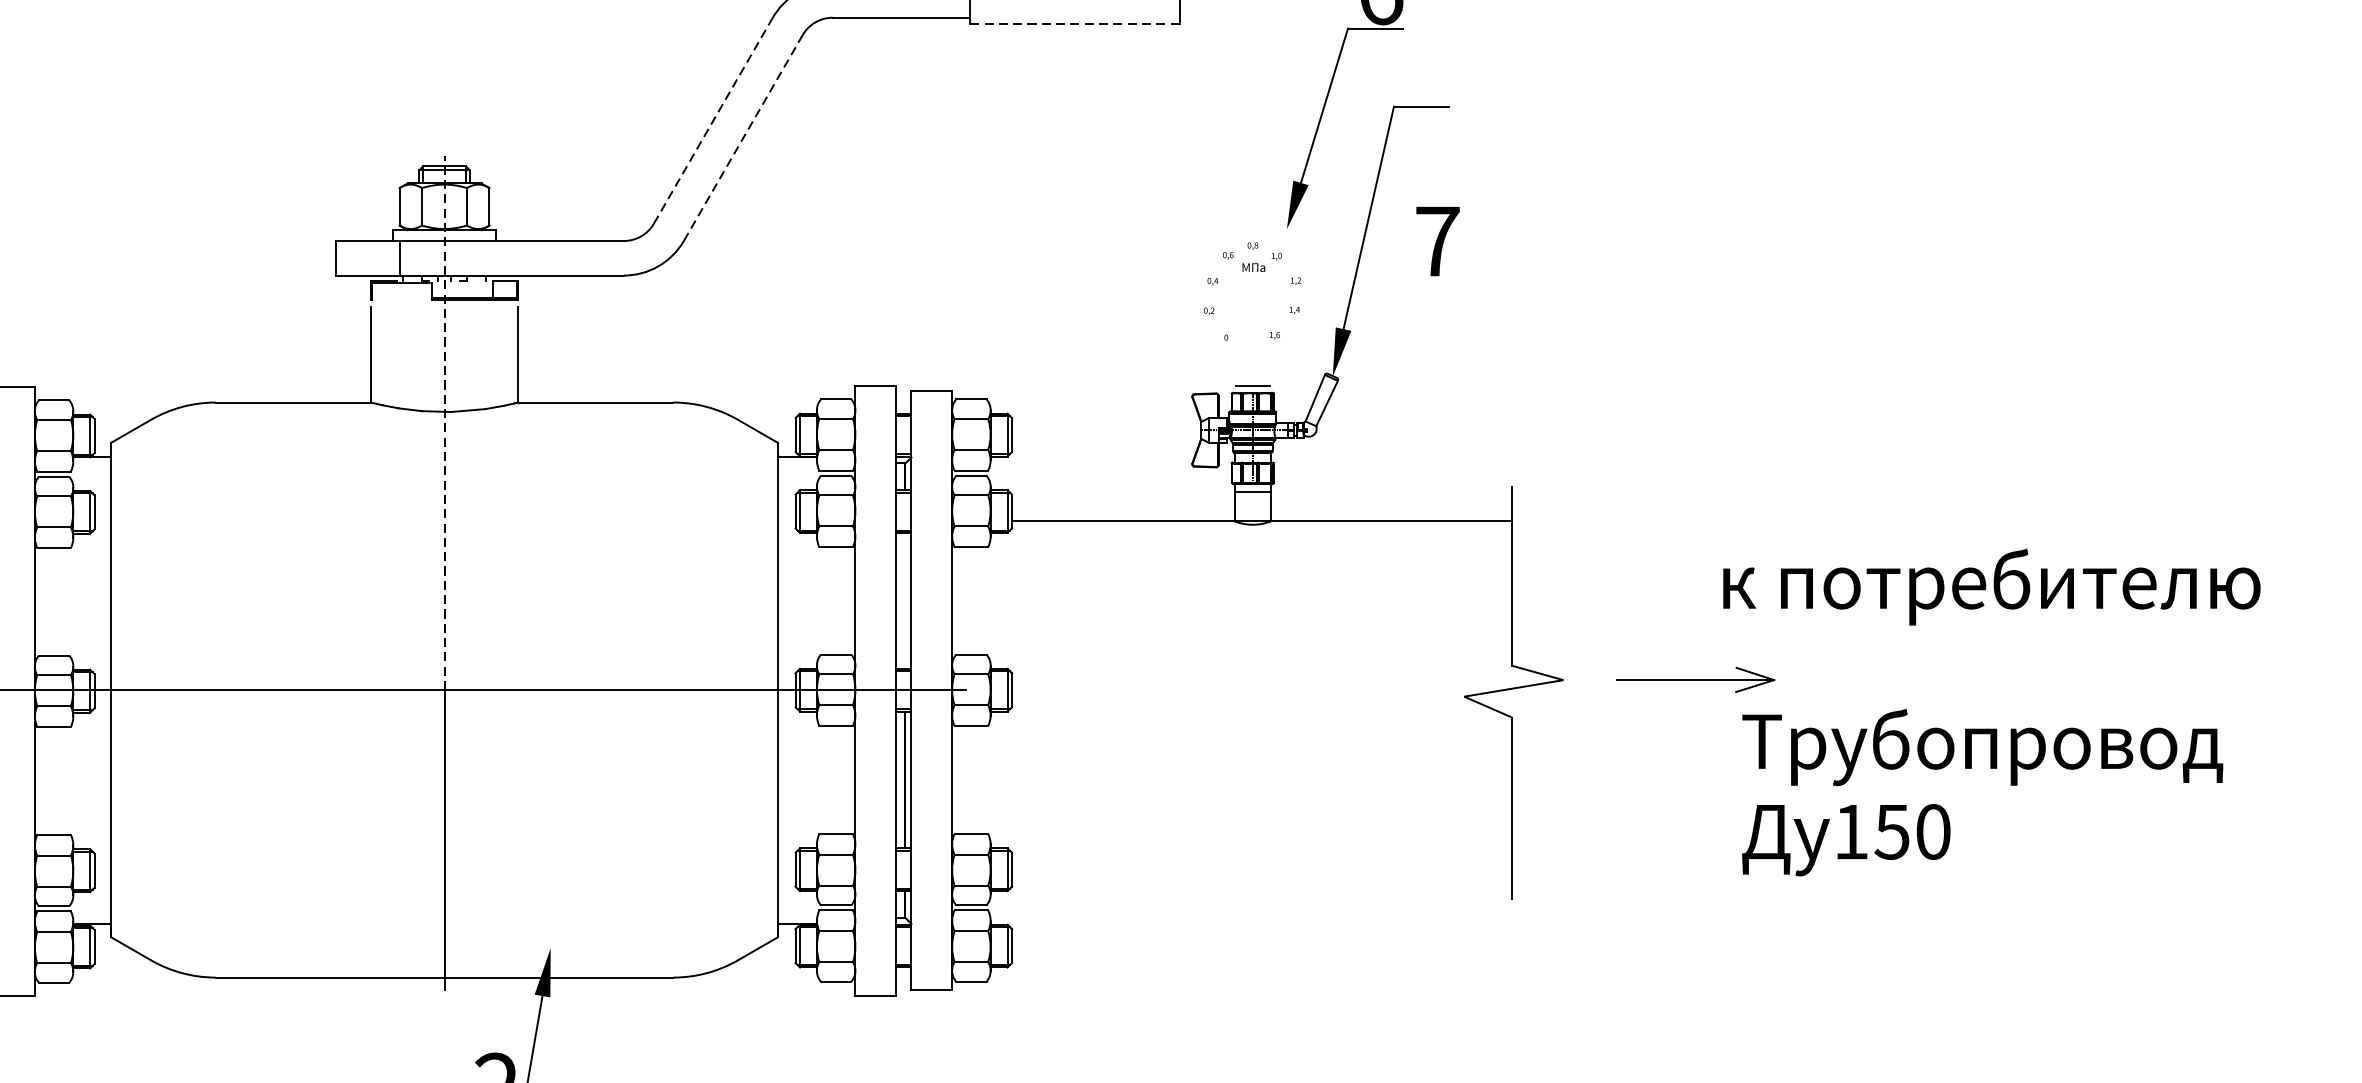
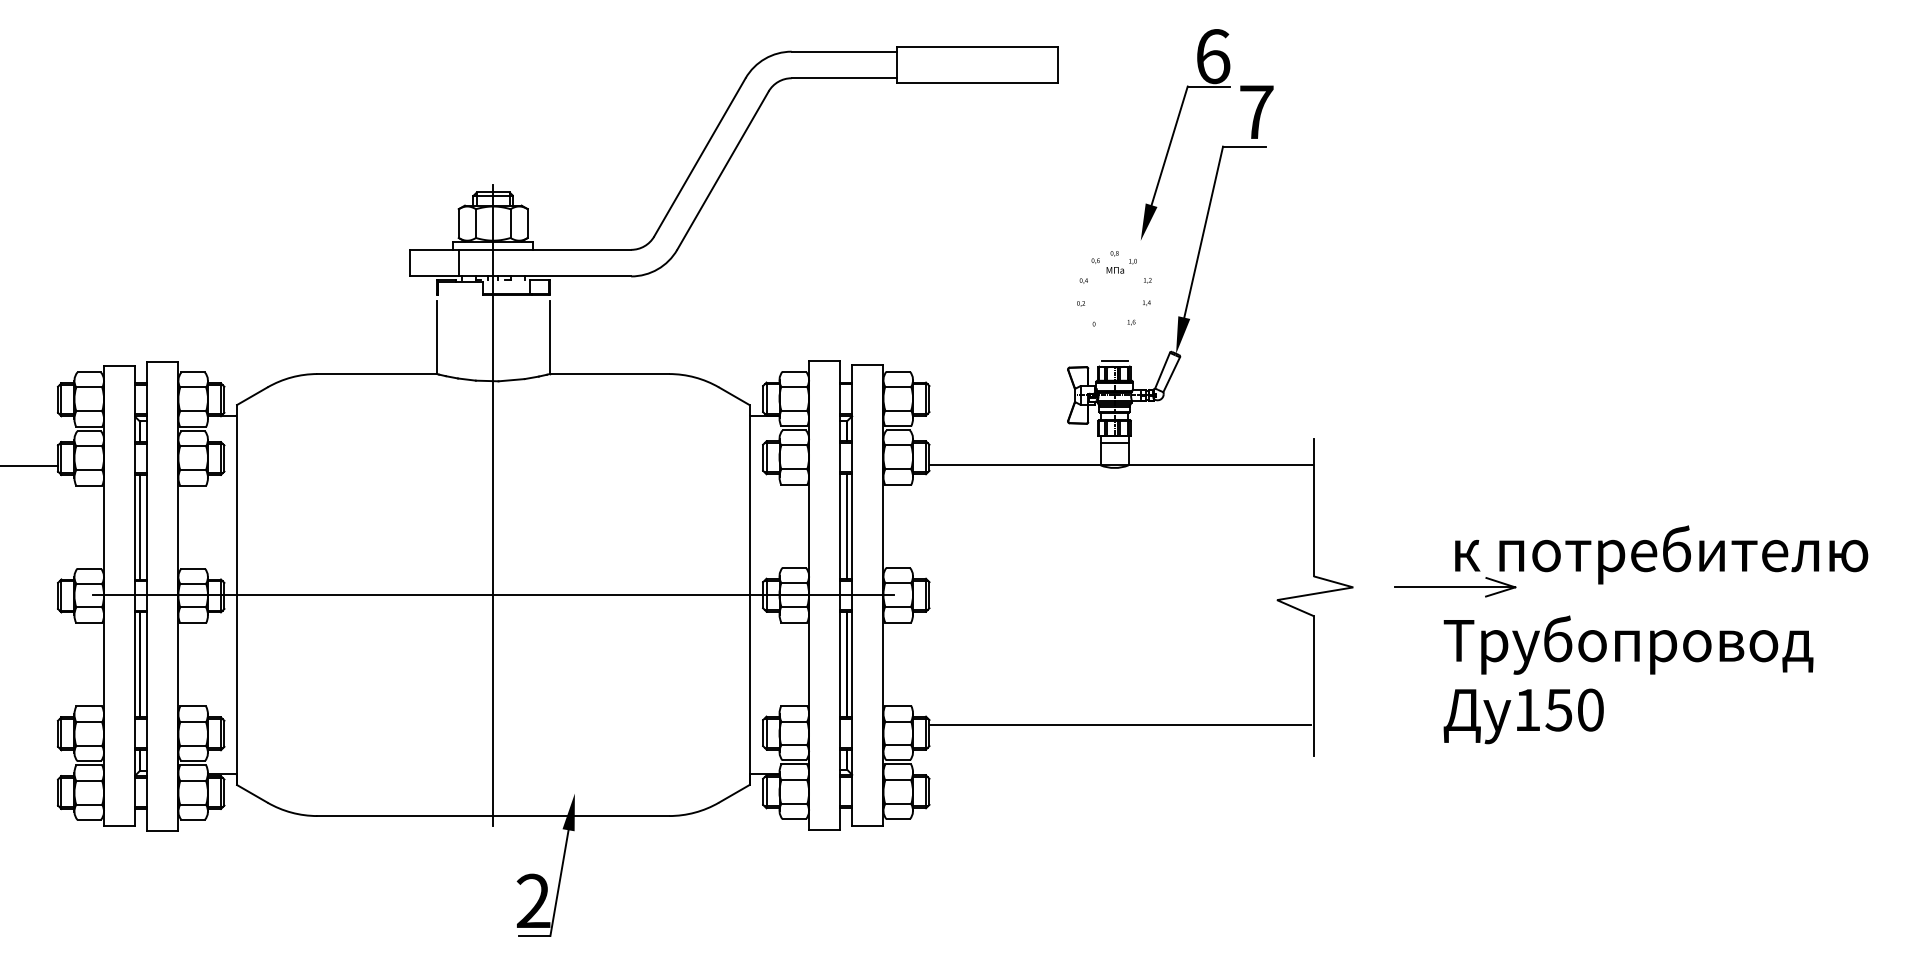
line: (1074, 24) -> (977, 83), dashed -> solid
line: (714, 119) -> (700, 156), dashed -> solid
line: (744, 137) -> (723, 170), dashed -> solid
text: (1437, 240) -> (1256, 111), moved
line: (444, 422) -> (493, 389), dashed -> solid
text: (1991, 586) -> (1661, 554), moved
line: (905, 600) -> (847, 526), added
text: (1982, 792) -> (1628, 679), moved
line: (1260, 859) -> (1120, 725), added

